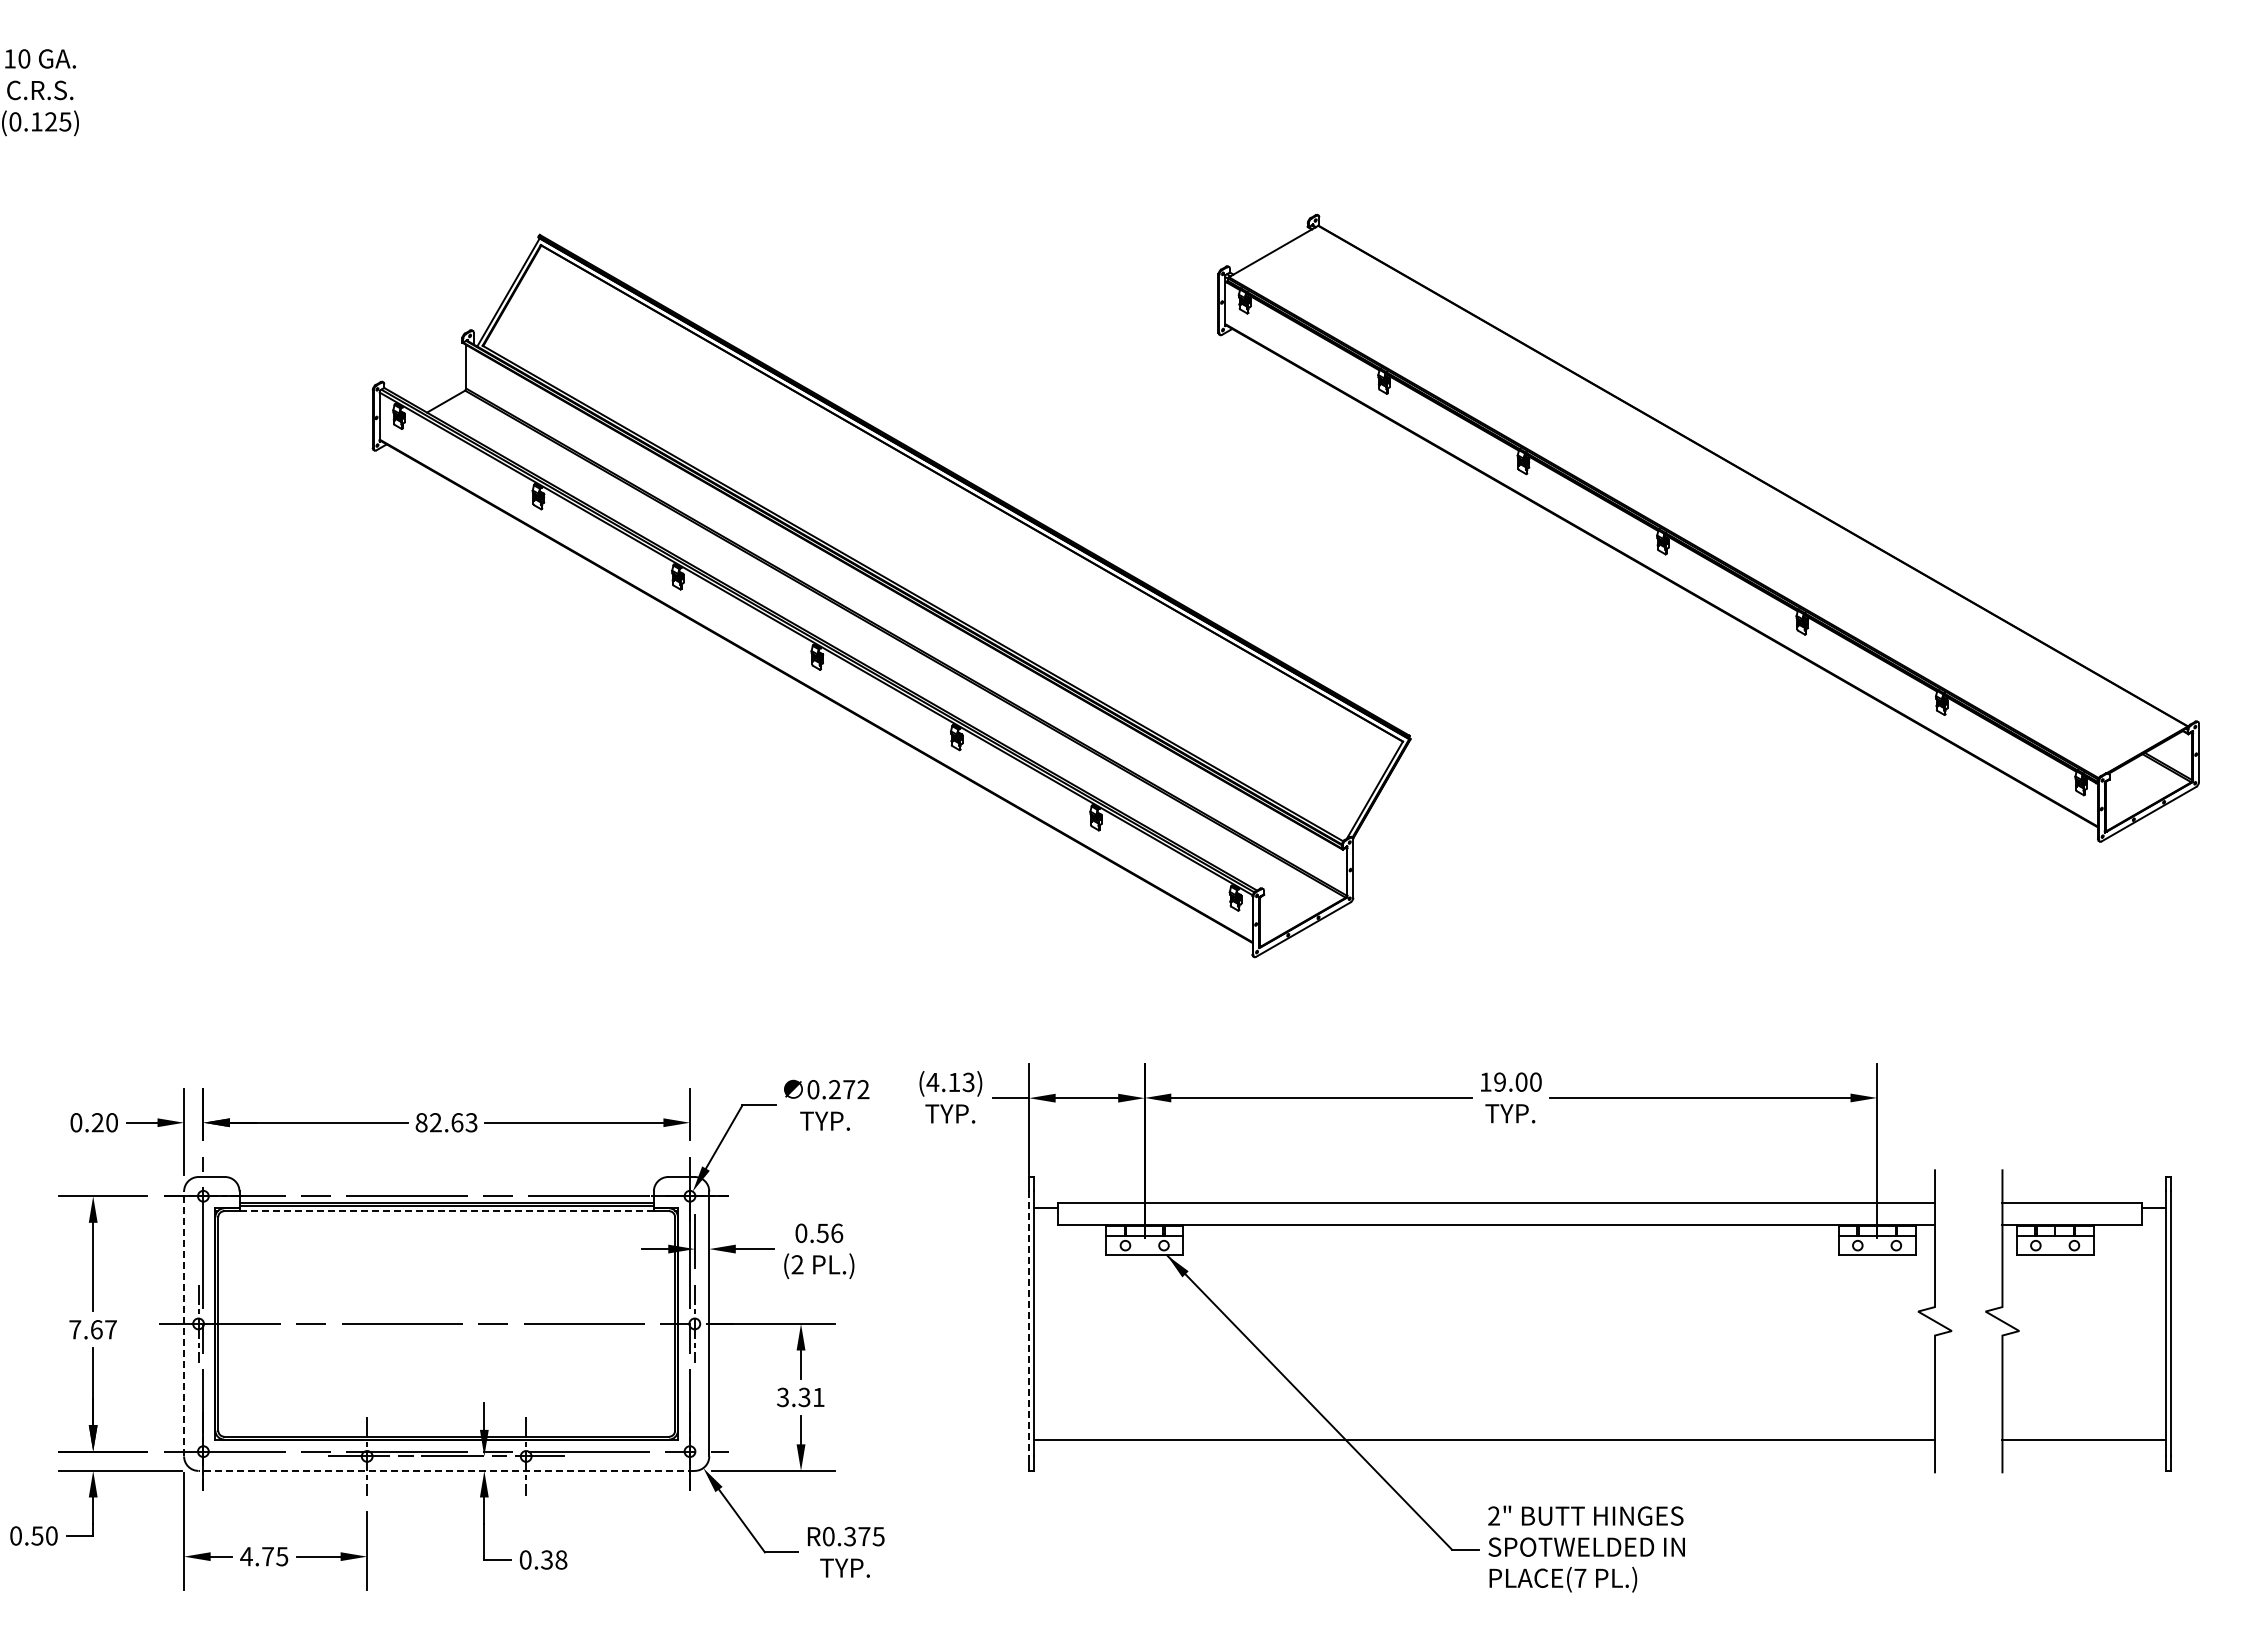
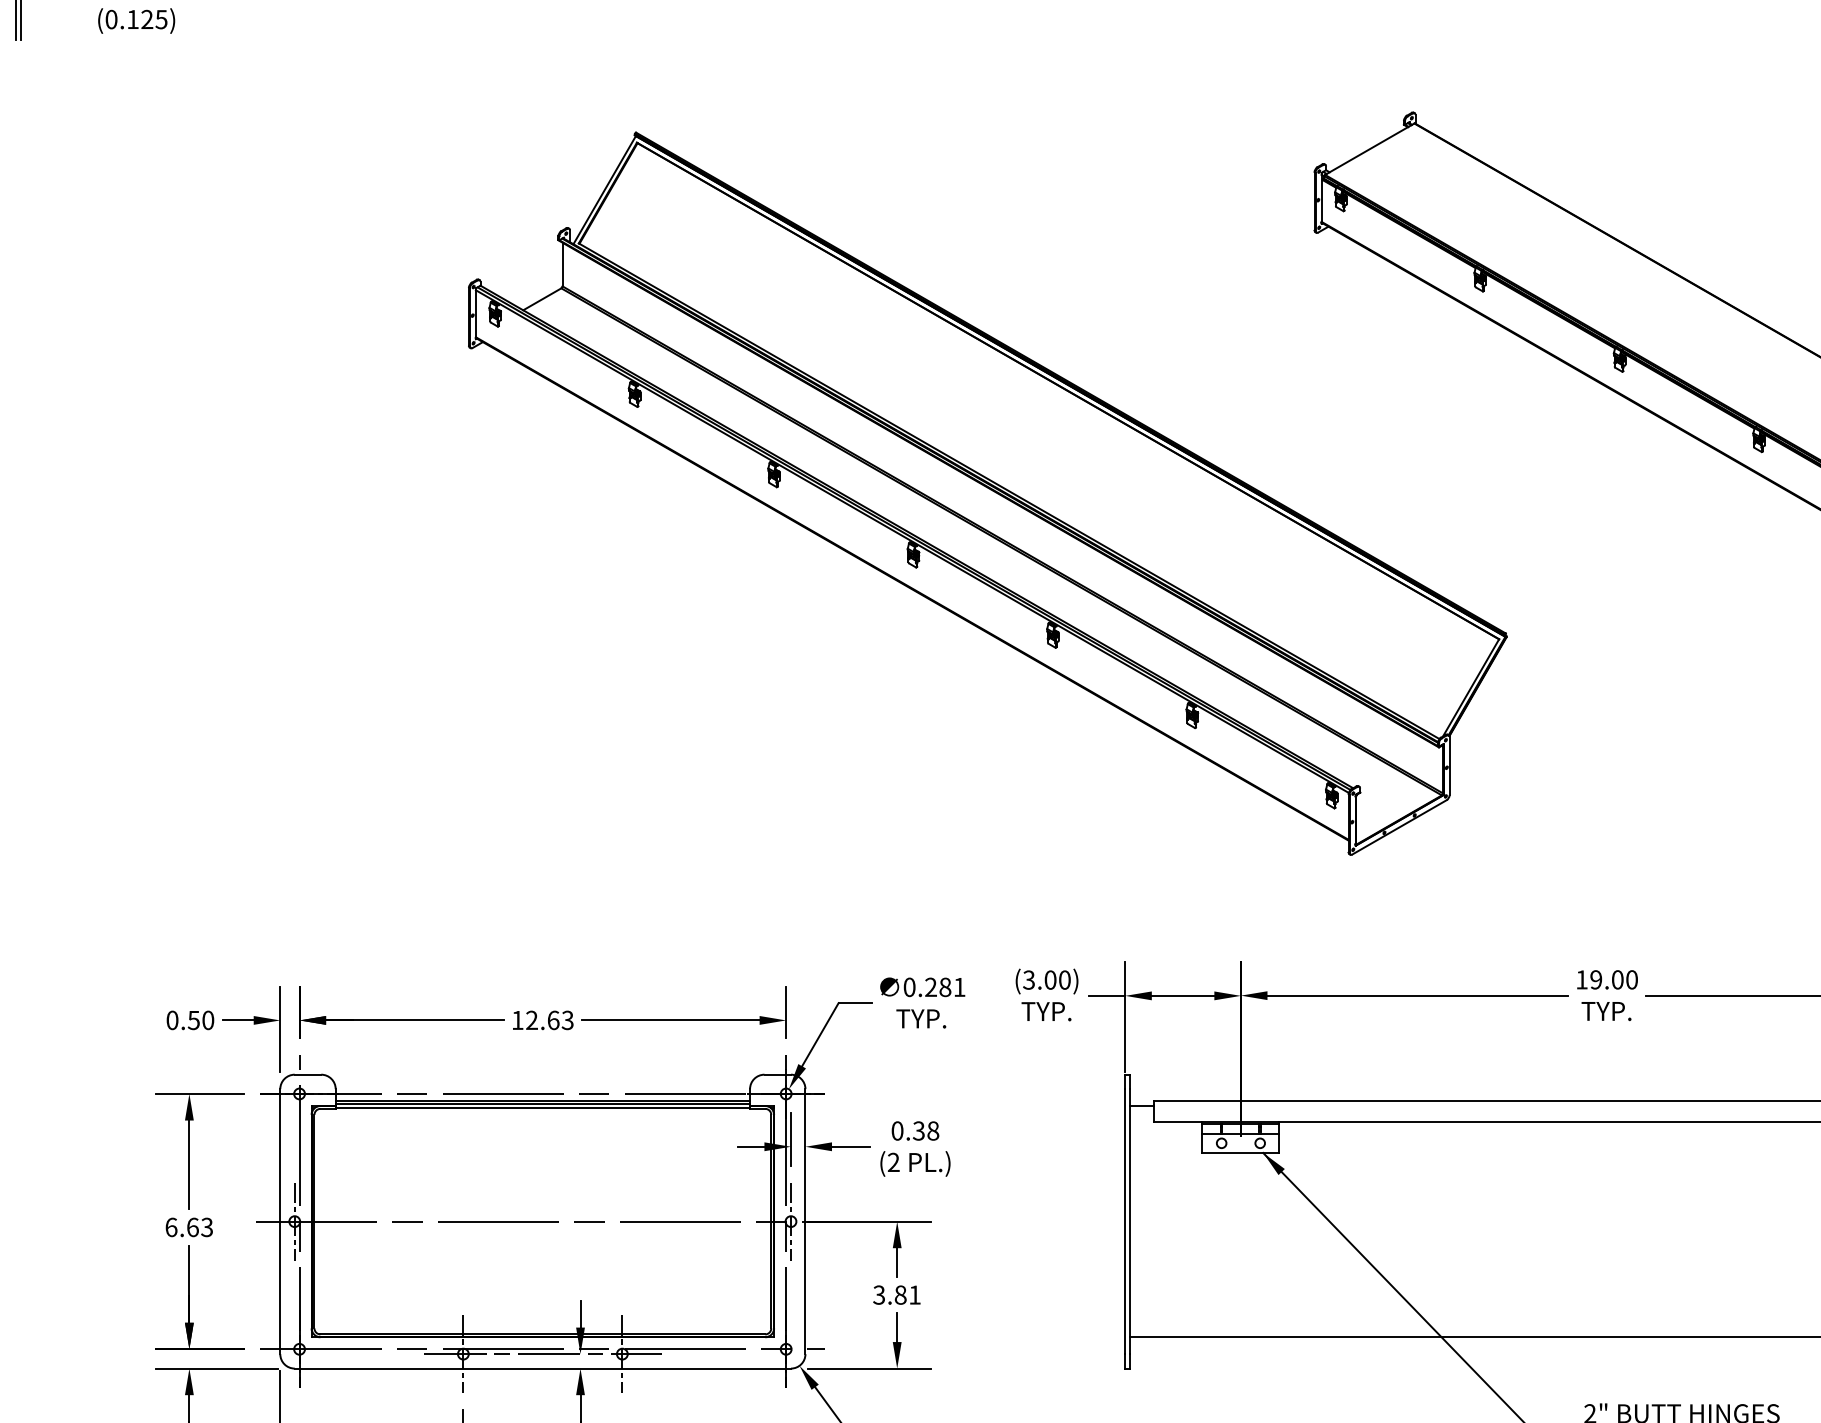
text: (950, 1082) -> (1046, 980), (4.13) -> (3.00)
text: (856, 1089) -> (952, 987), 0.272 -> 0.281
text: (97, 1122) -> (193, 1020), 0.20 -> 0.50
text: (421, 1122) -> (517, 1020), 82.63 -> 12.63
line: (447, 1210) -> (543, 1108), dashed -> solid
text: (830, 1232) -> (926, 1130), 0.56 -> 0.38
line: (184, 1323) -> (280, 1221), dashed -> solid
line: (1029, 1324) -> (1125, 1222), dashed -> solid
text: (92, 1329) -> (188, 1227), 7.67 -> 6.63
text: (804, 1396) -> (900, 1294), 3.31 -> 3.81
line: (446, 1470) -> (542, 1368), dashed -> solid

